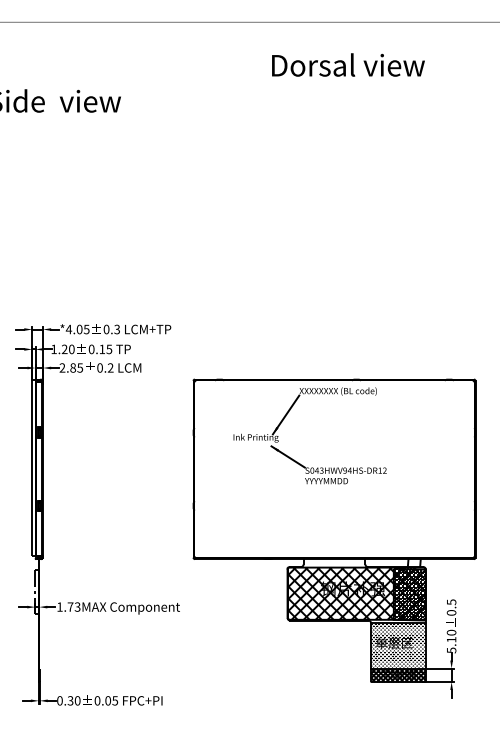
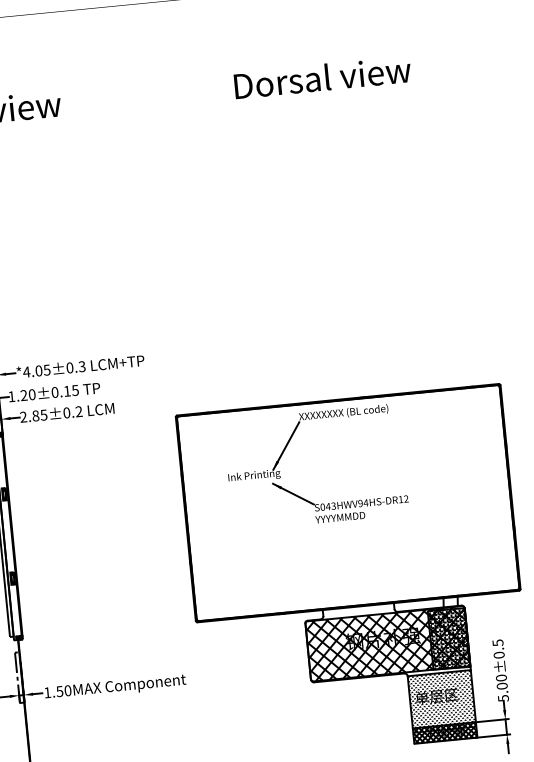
text: (348, 64) -> (322, 76), moved
text: (73, 606) -> (63, 690), 1.73MAX -> 1.50MAX
text: (451, 639) -> (502, 685), 5.10 -> 5.00

